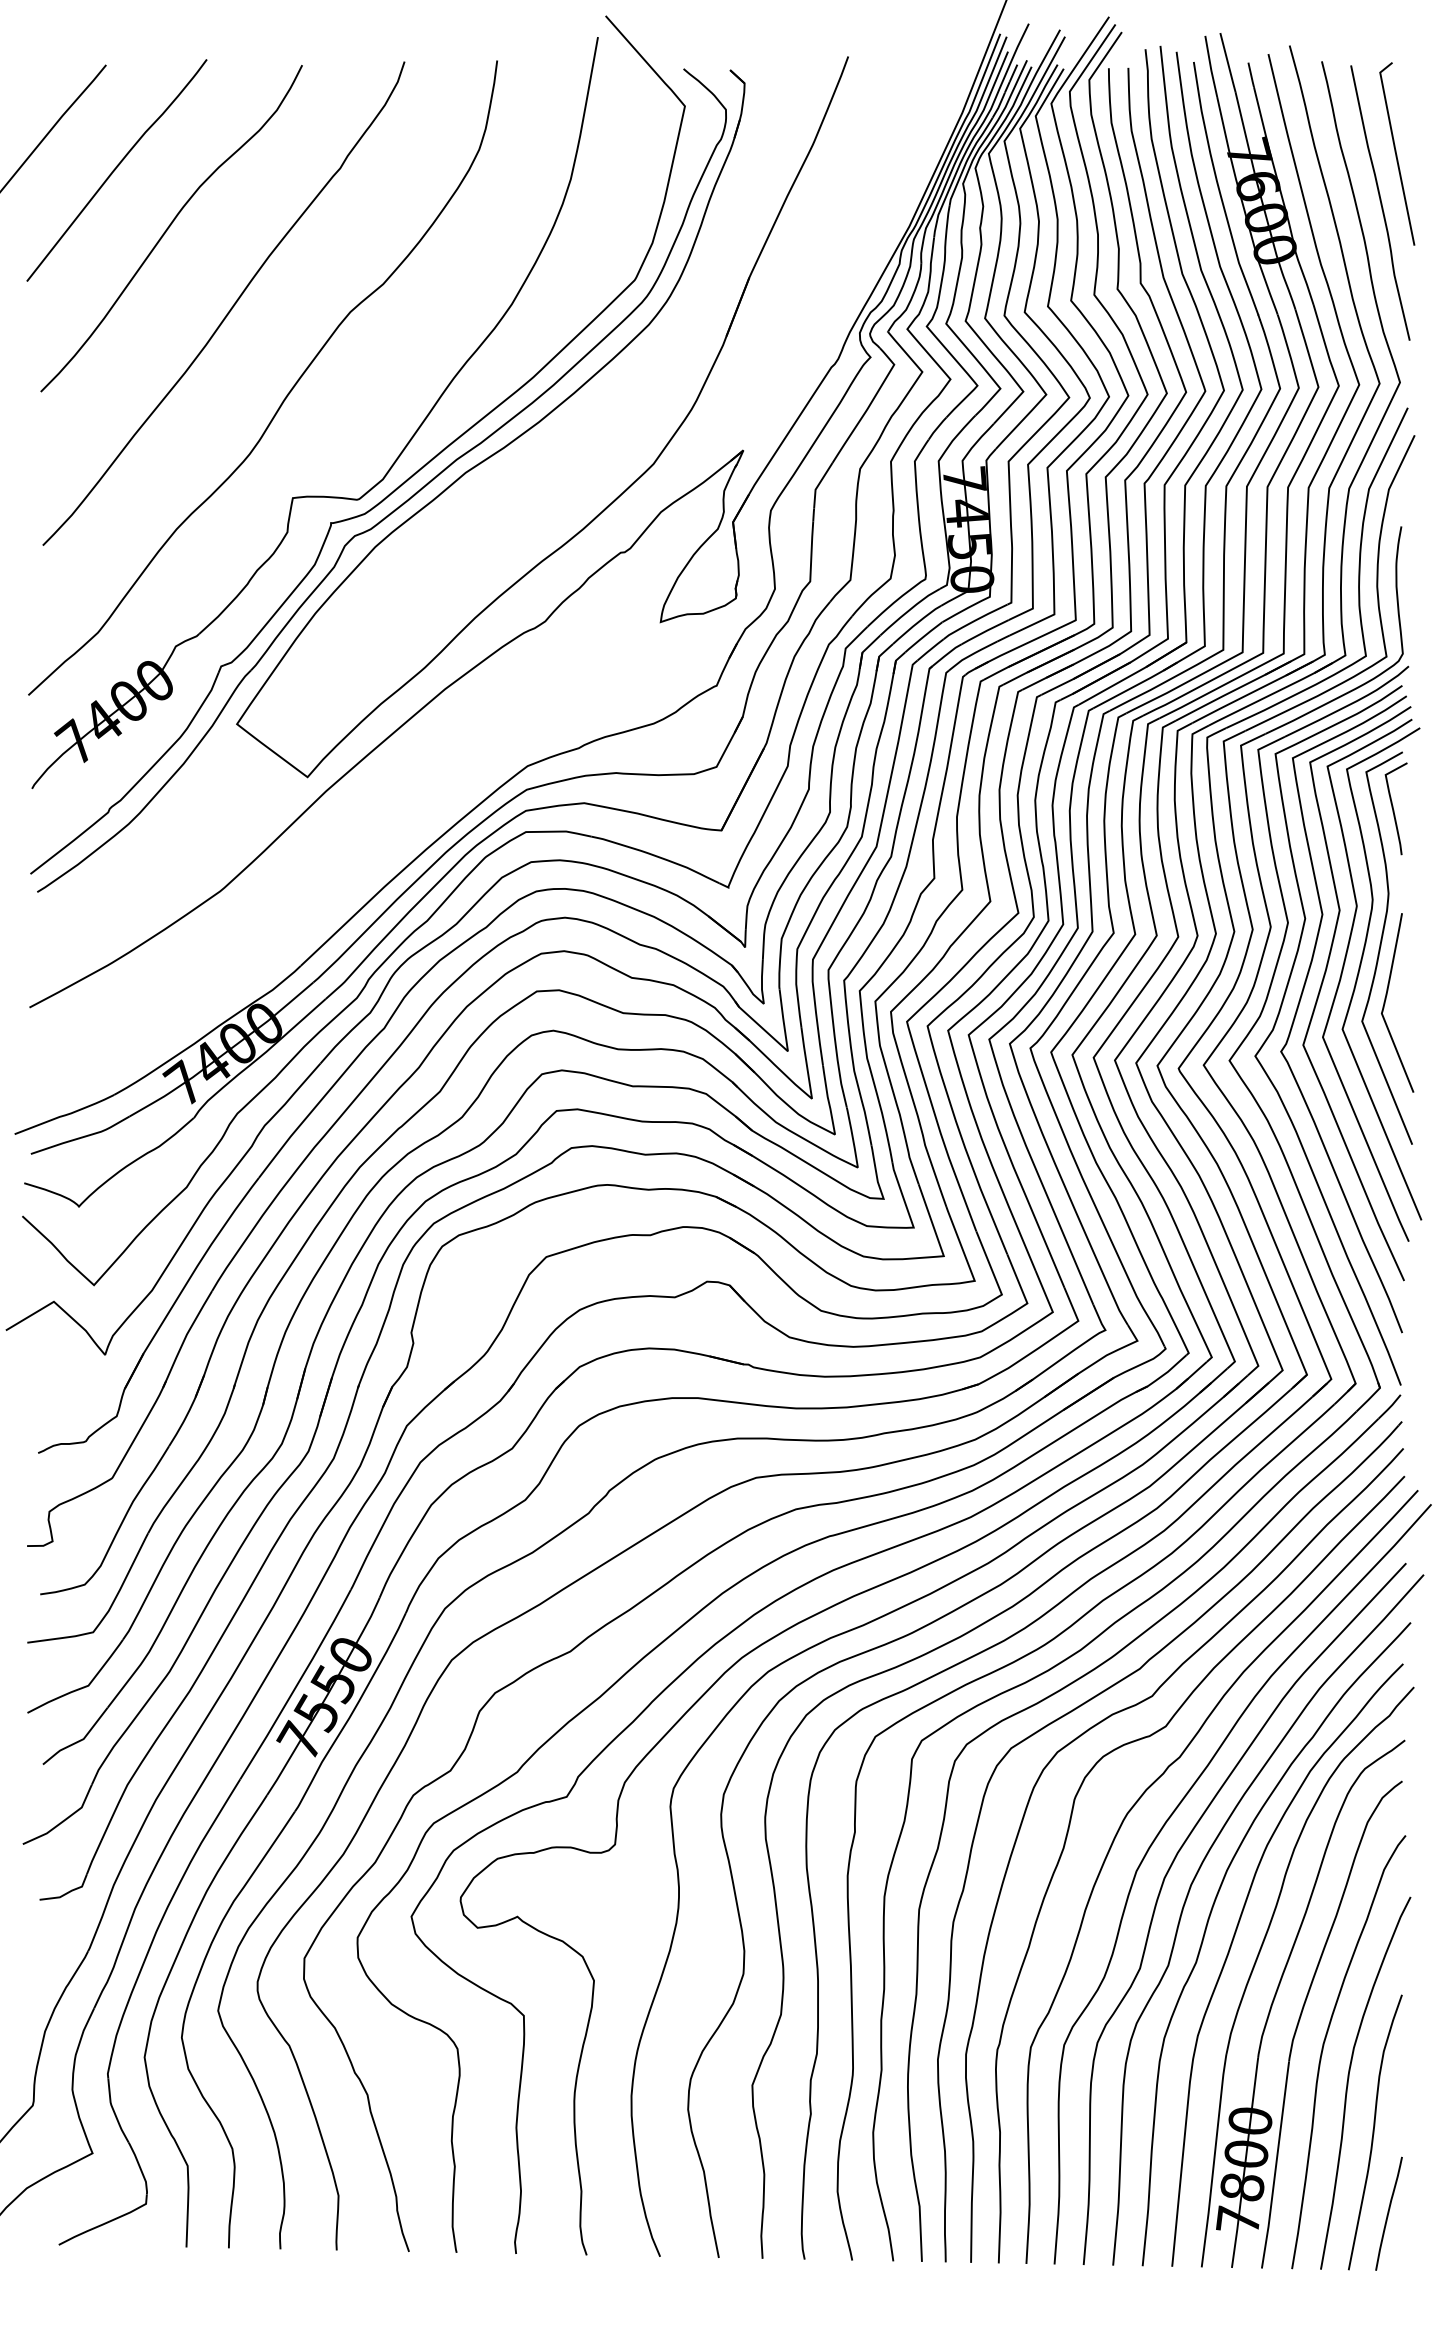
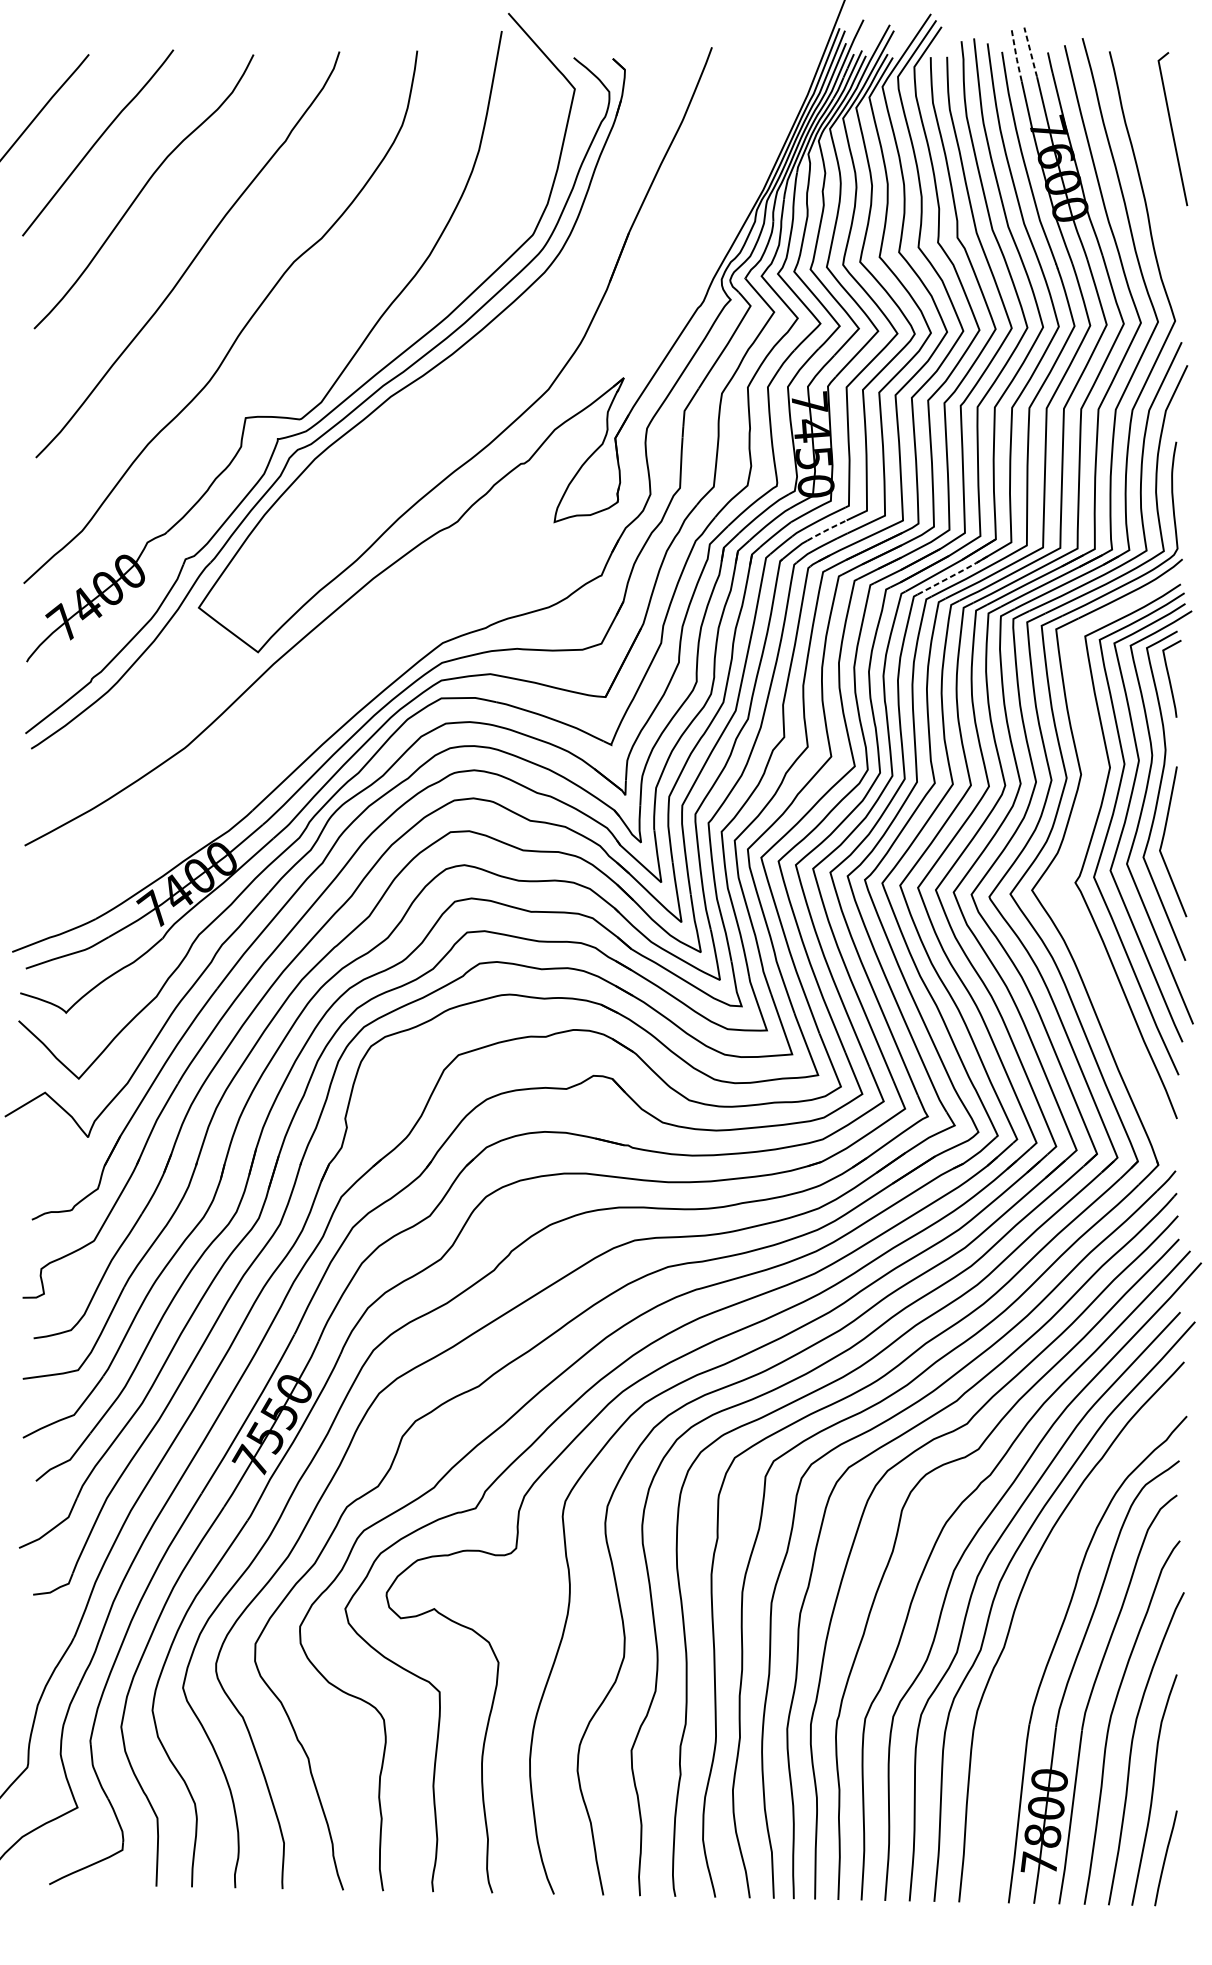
line: (1228, 63) -> (1031, 53), solid -> dashed
line: (1210, 66) -> (1016, 55), solid -> dashed
curve: (1380, 202) -> (1158, 169), removed
line: (984, 631) -> (826, 530), solid -> dashed
line: (1136, 685) -> (953, 575), solid -> dashed
curve: (1279, 1015) -> (1074, 852), removed
curve: (1232, 1944) -> (1034, 1632), removed

